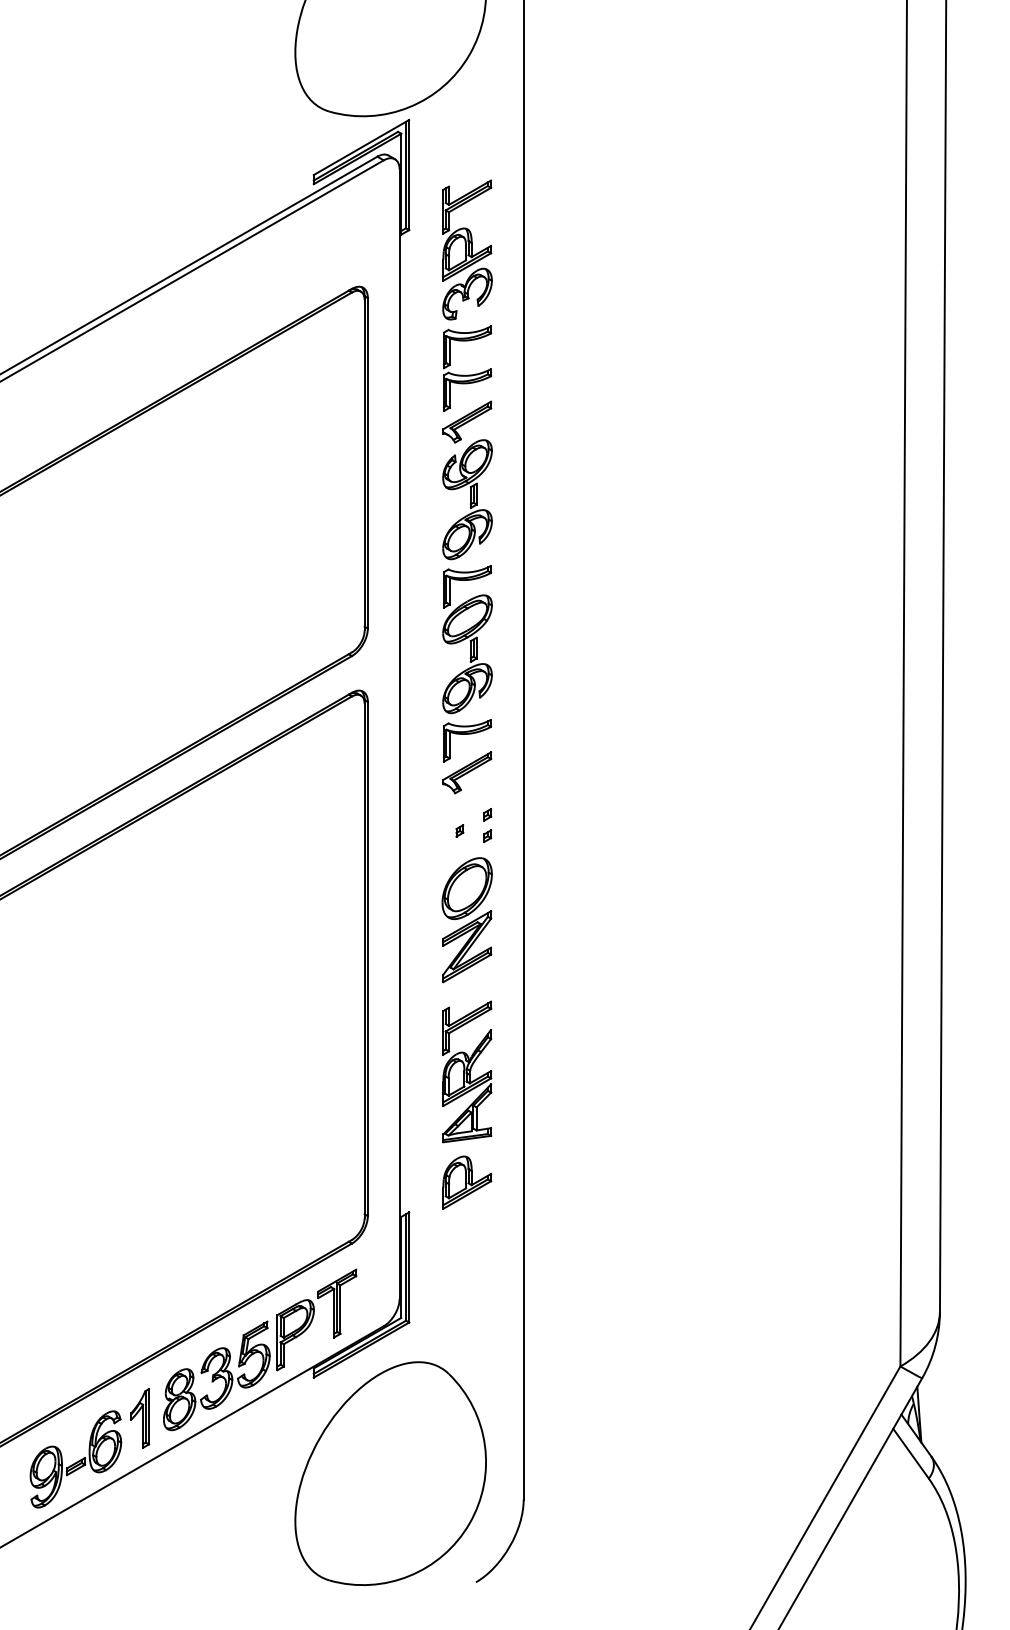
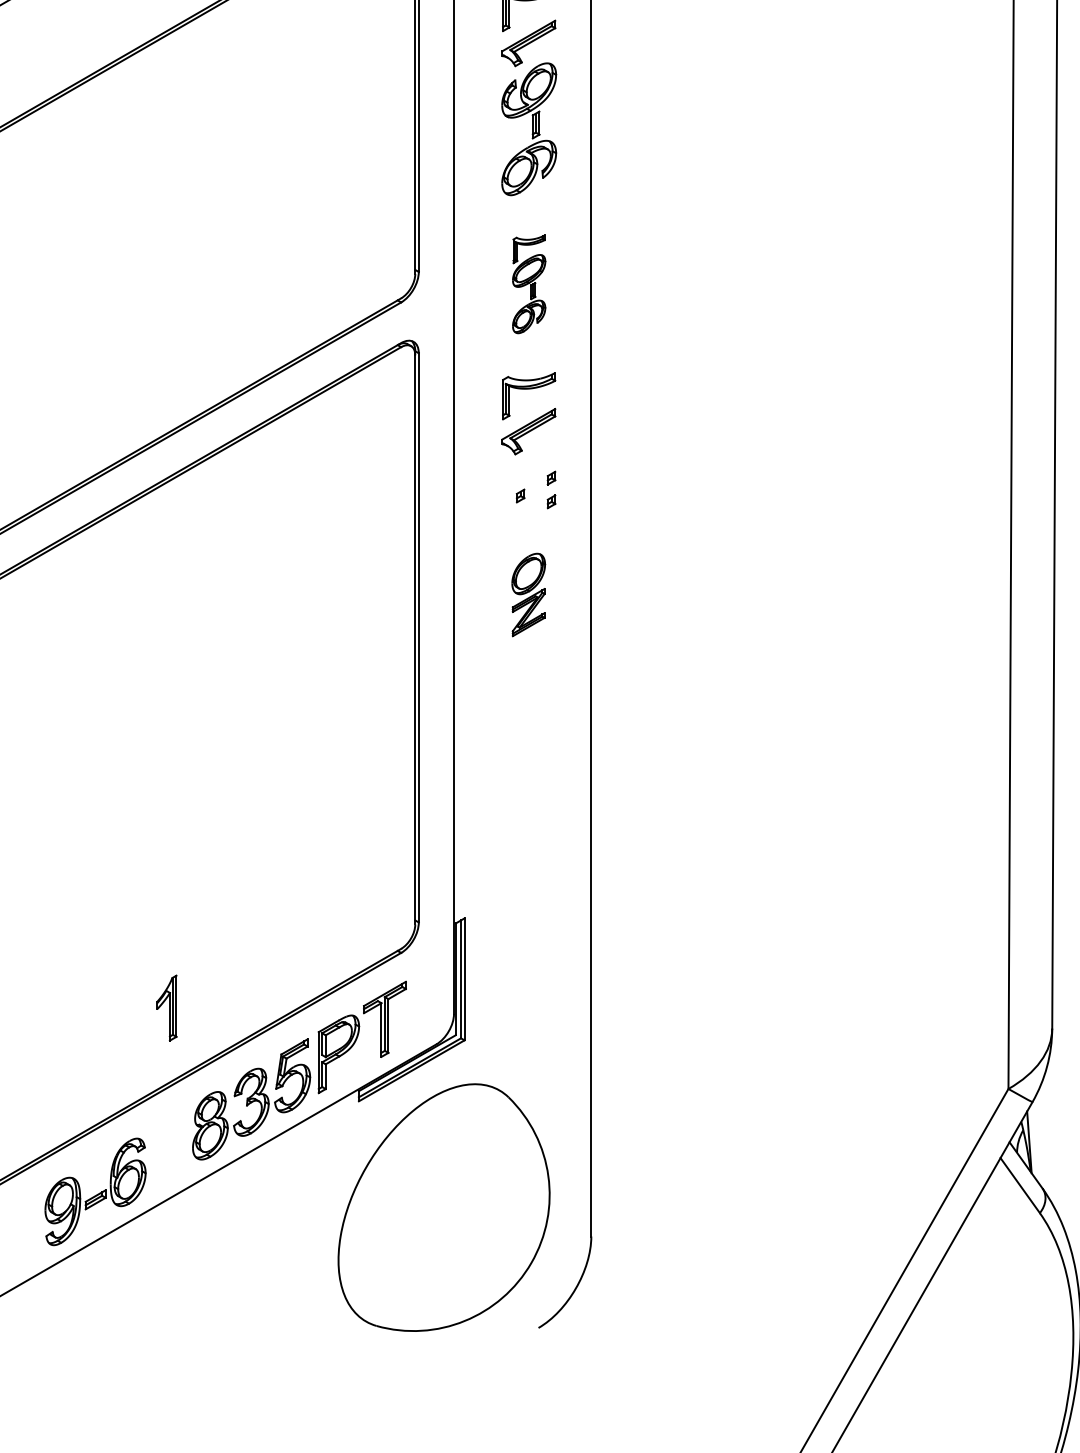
part: (467, 639) -> (529, 284), size x0.6
part: (466, 920) -> (528, 595), size x0.6
part: (467, 1071) -> (529, 762), removed
part: (467, 1182) -> (529, 885), removed
part: (140, 1418) -> (167, 1008), moved

